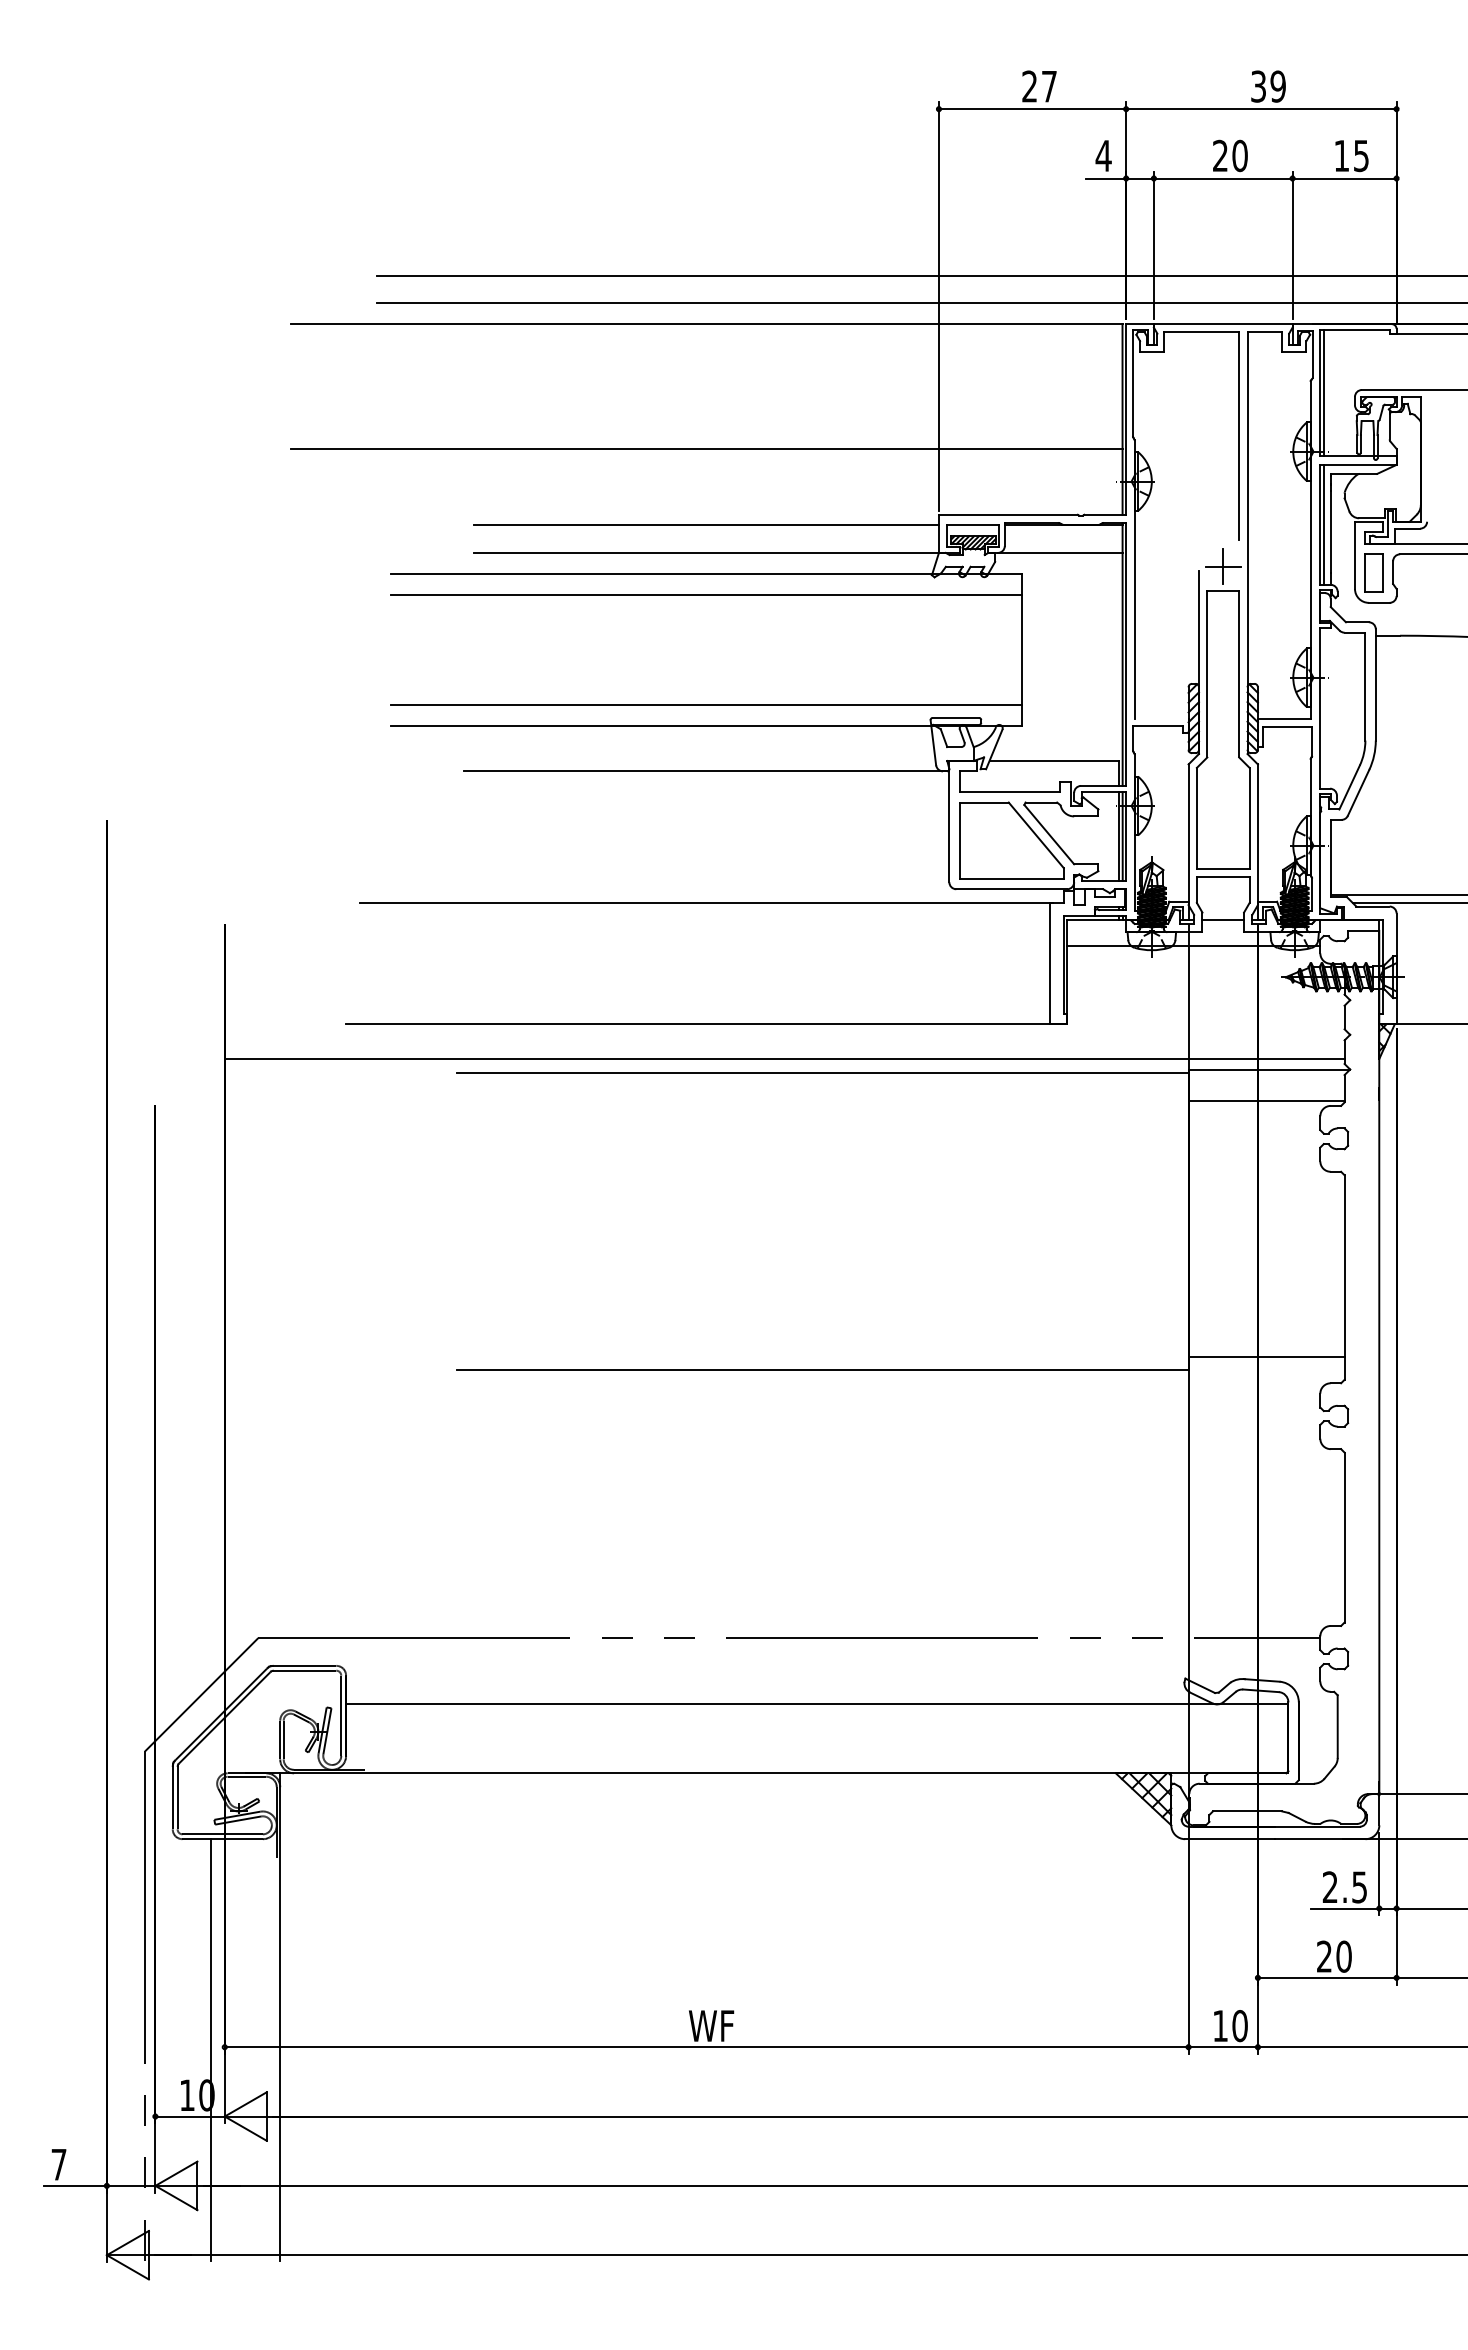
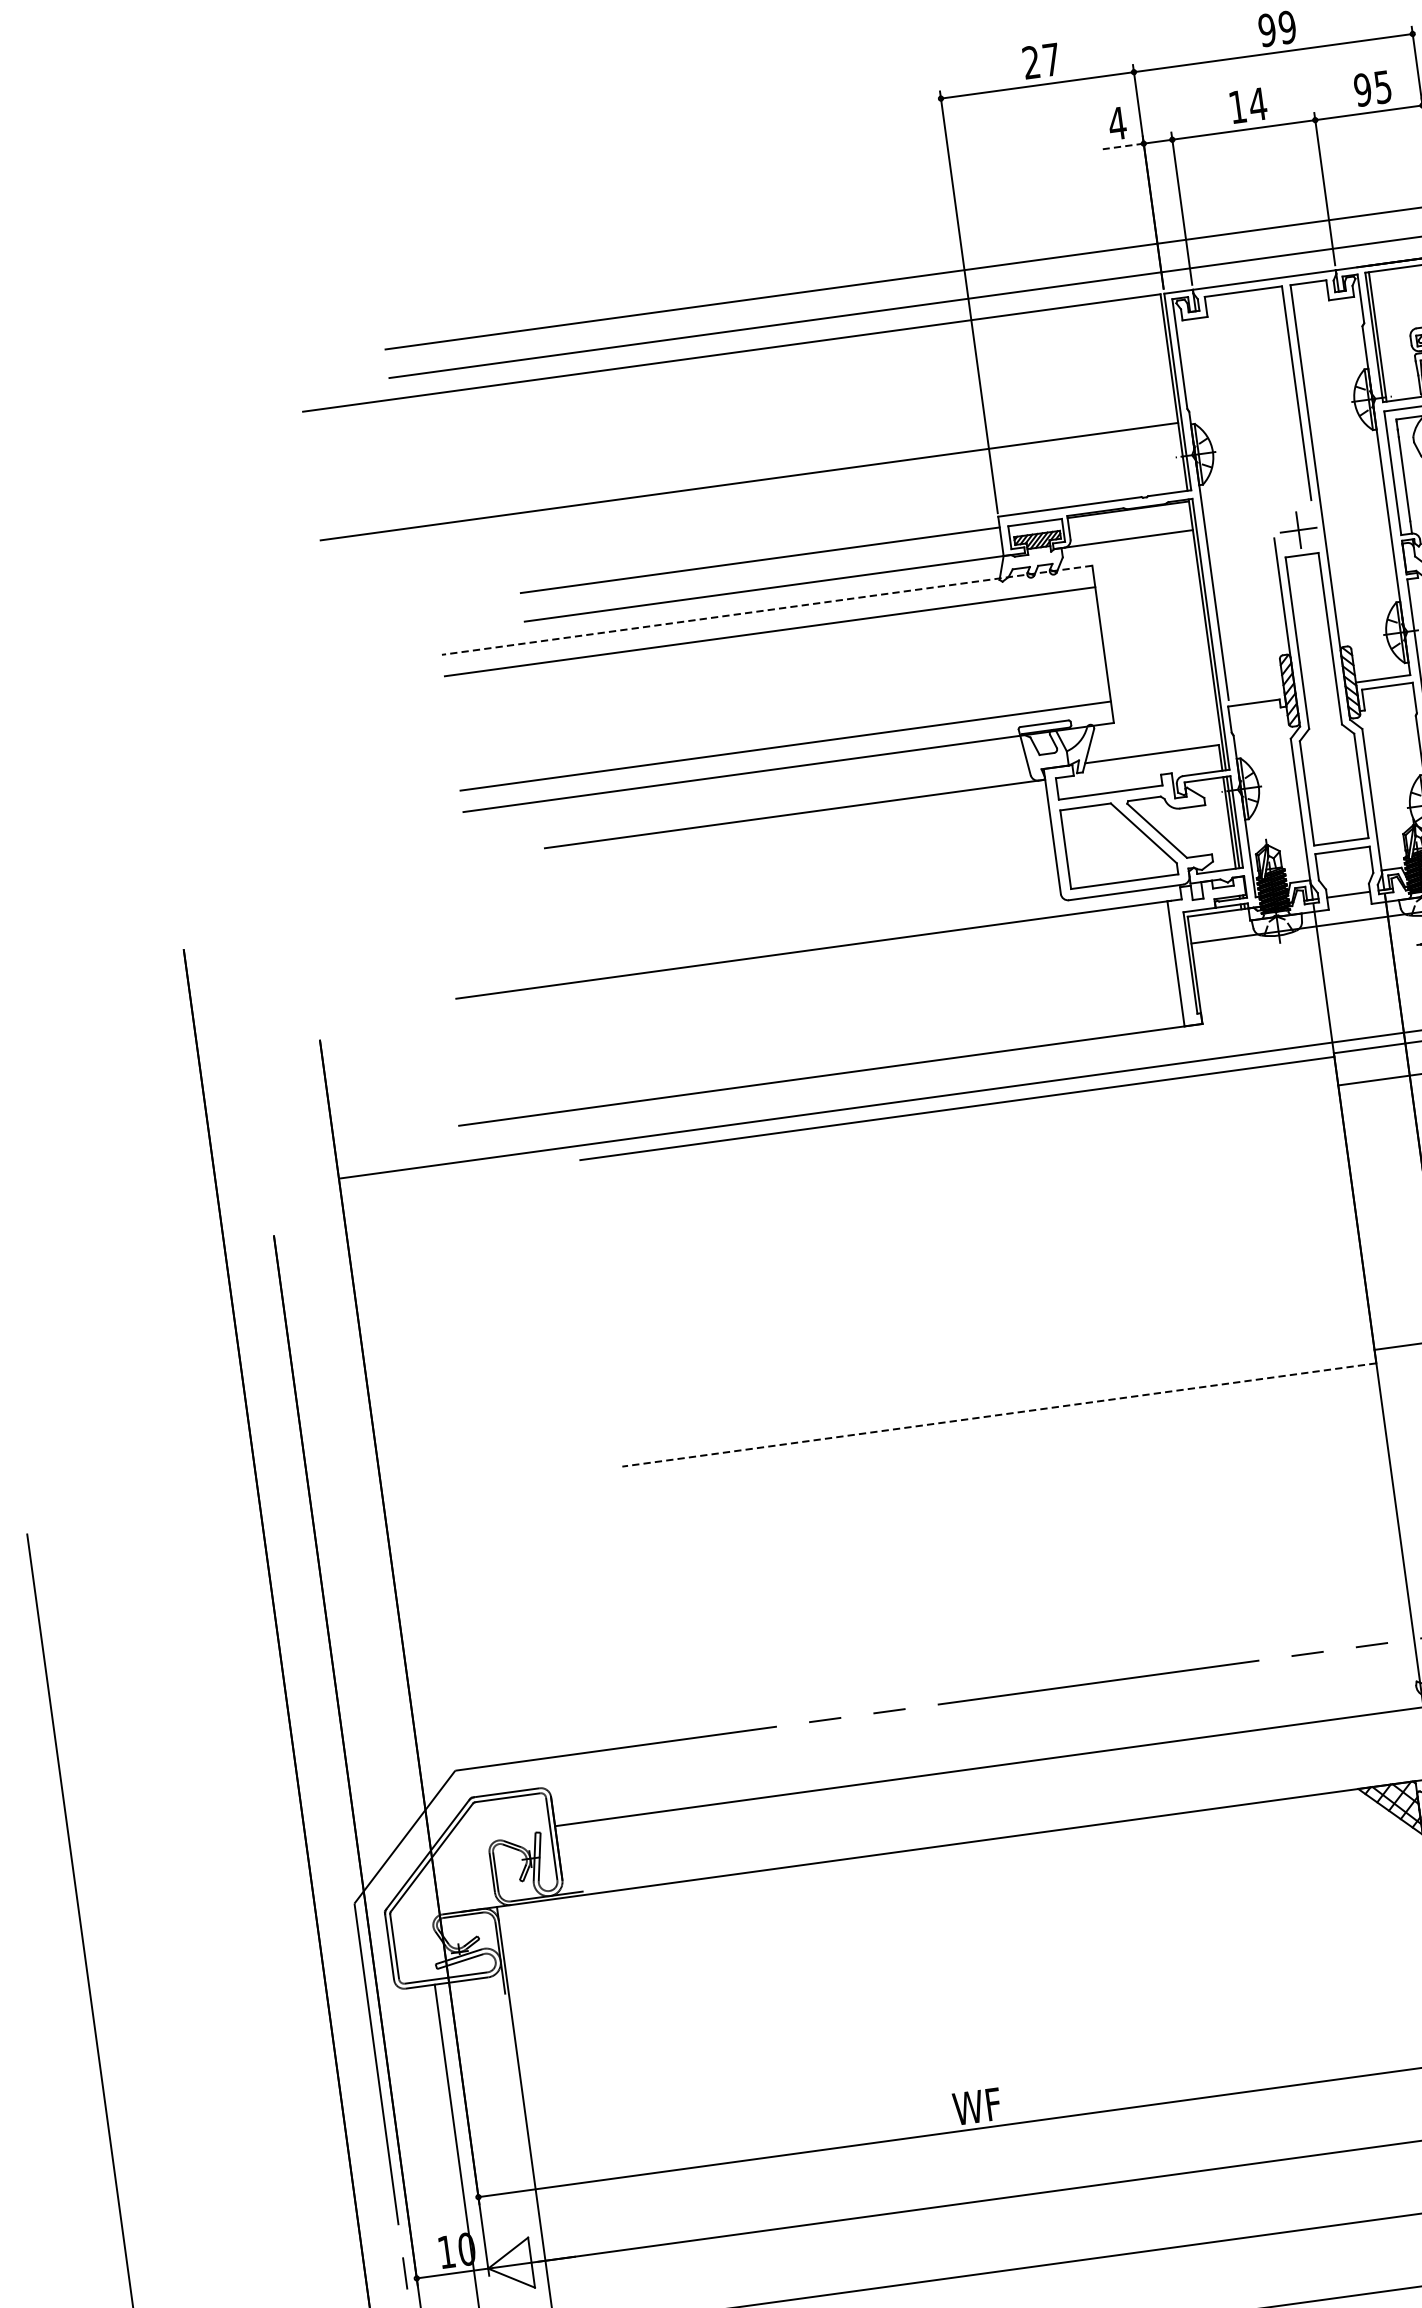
text: (1258, 86) -> (1267, 30), 39 -> 99
text: (1230, 155) -> (1248, 105), 20 -> 14
text: (1341, 155) -> (1362, 89), 15 -> 95
line: (1106, 178) -> (1123, 146), solid -> dashed
line: (1323, 524) -> (1396, 472), removed
line: (706, 573) -> (766, 610), solid -> dashed
line: (822, 1370) -> (999, 1415), solid -> dashed

